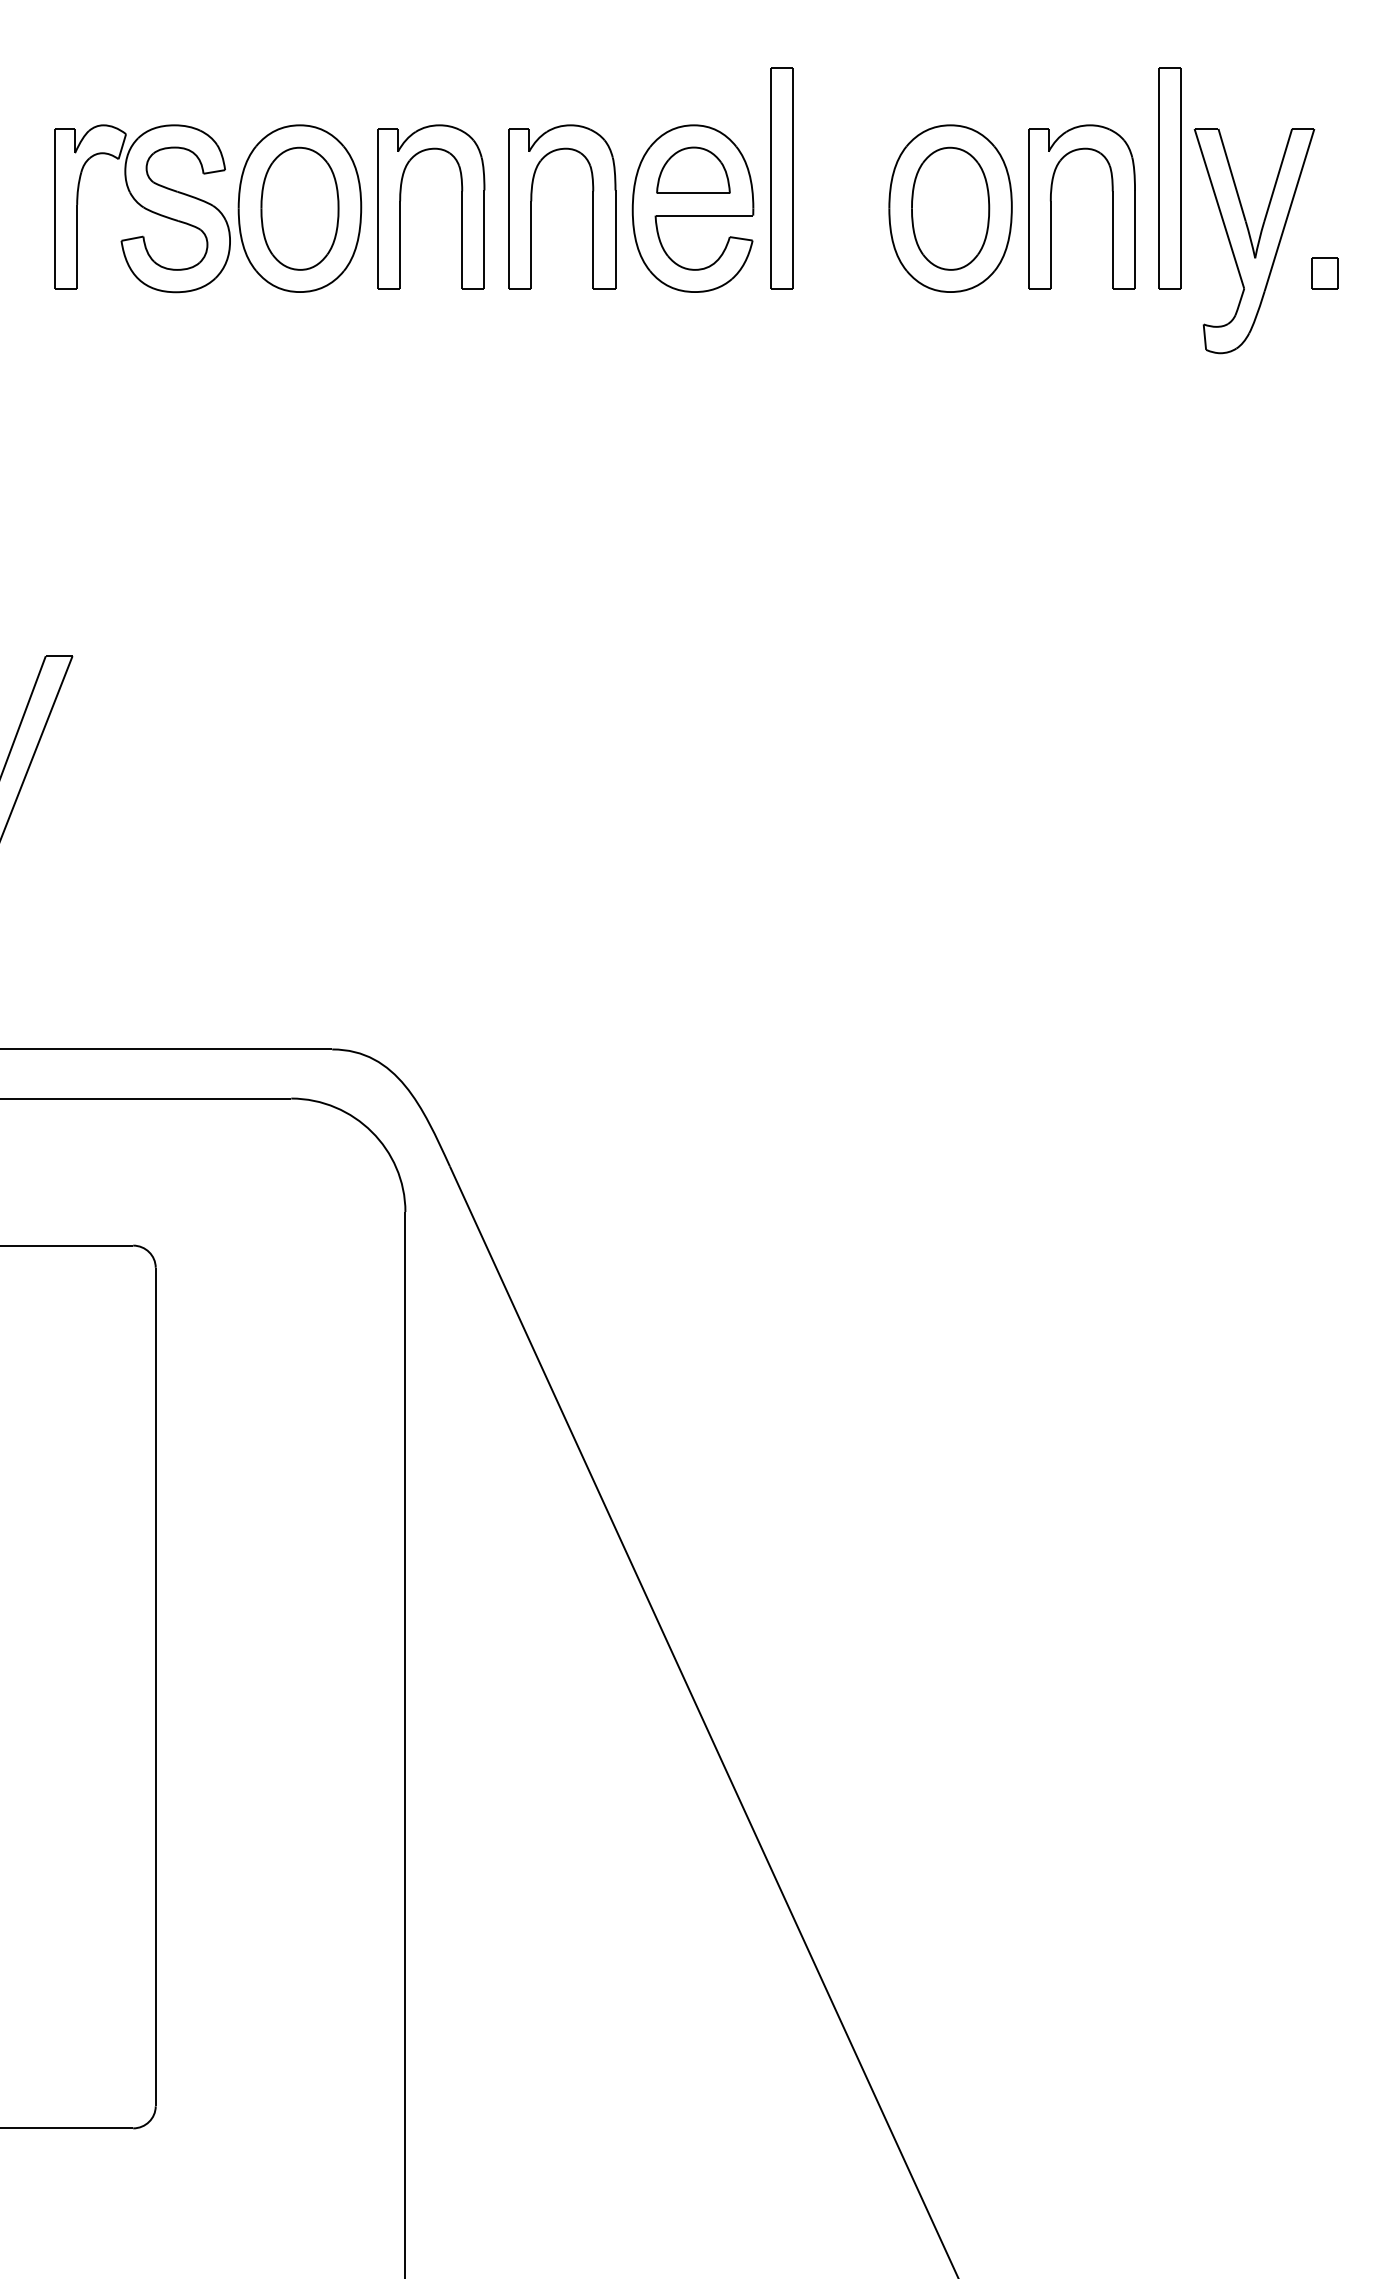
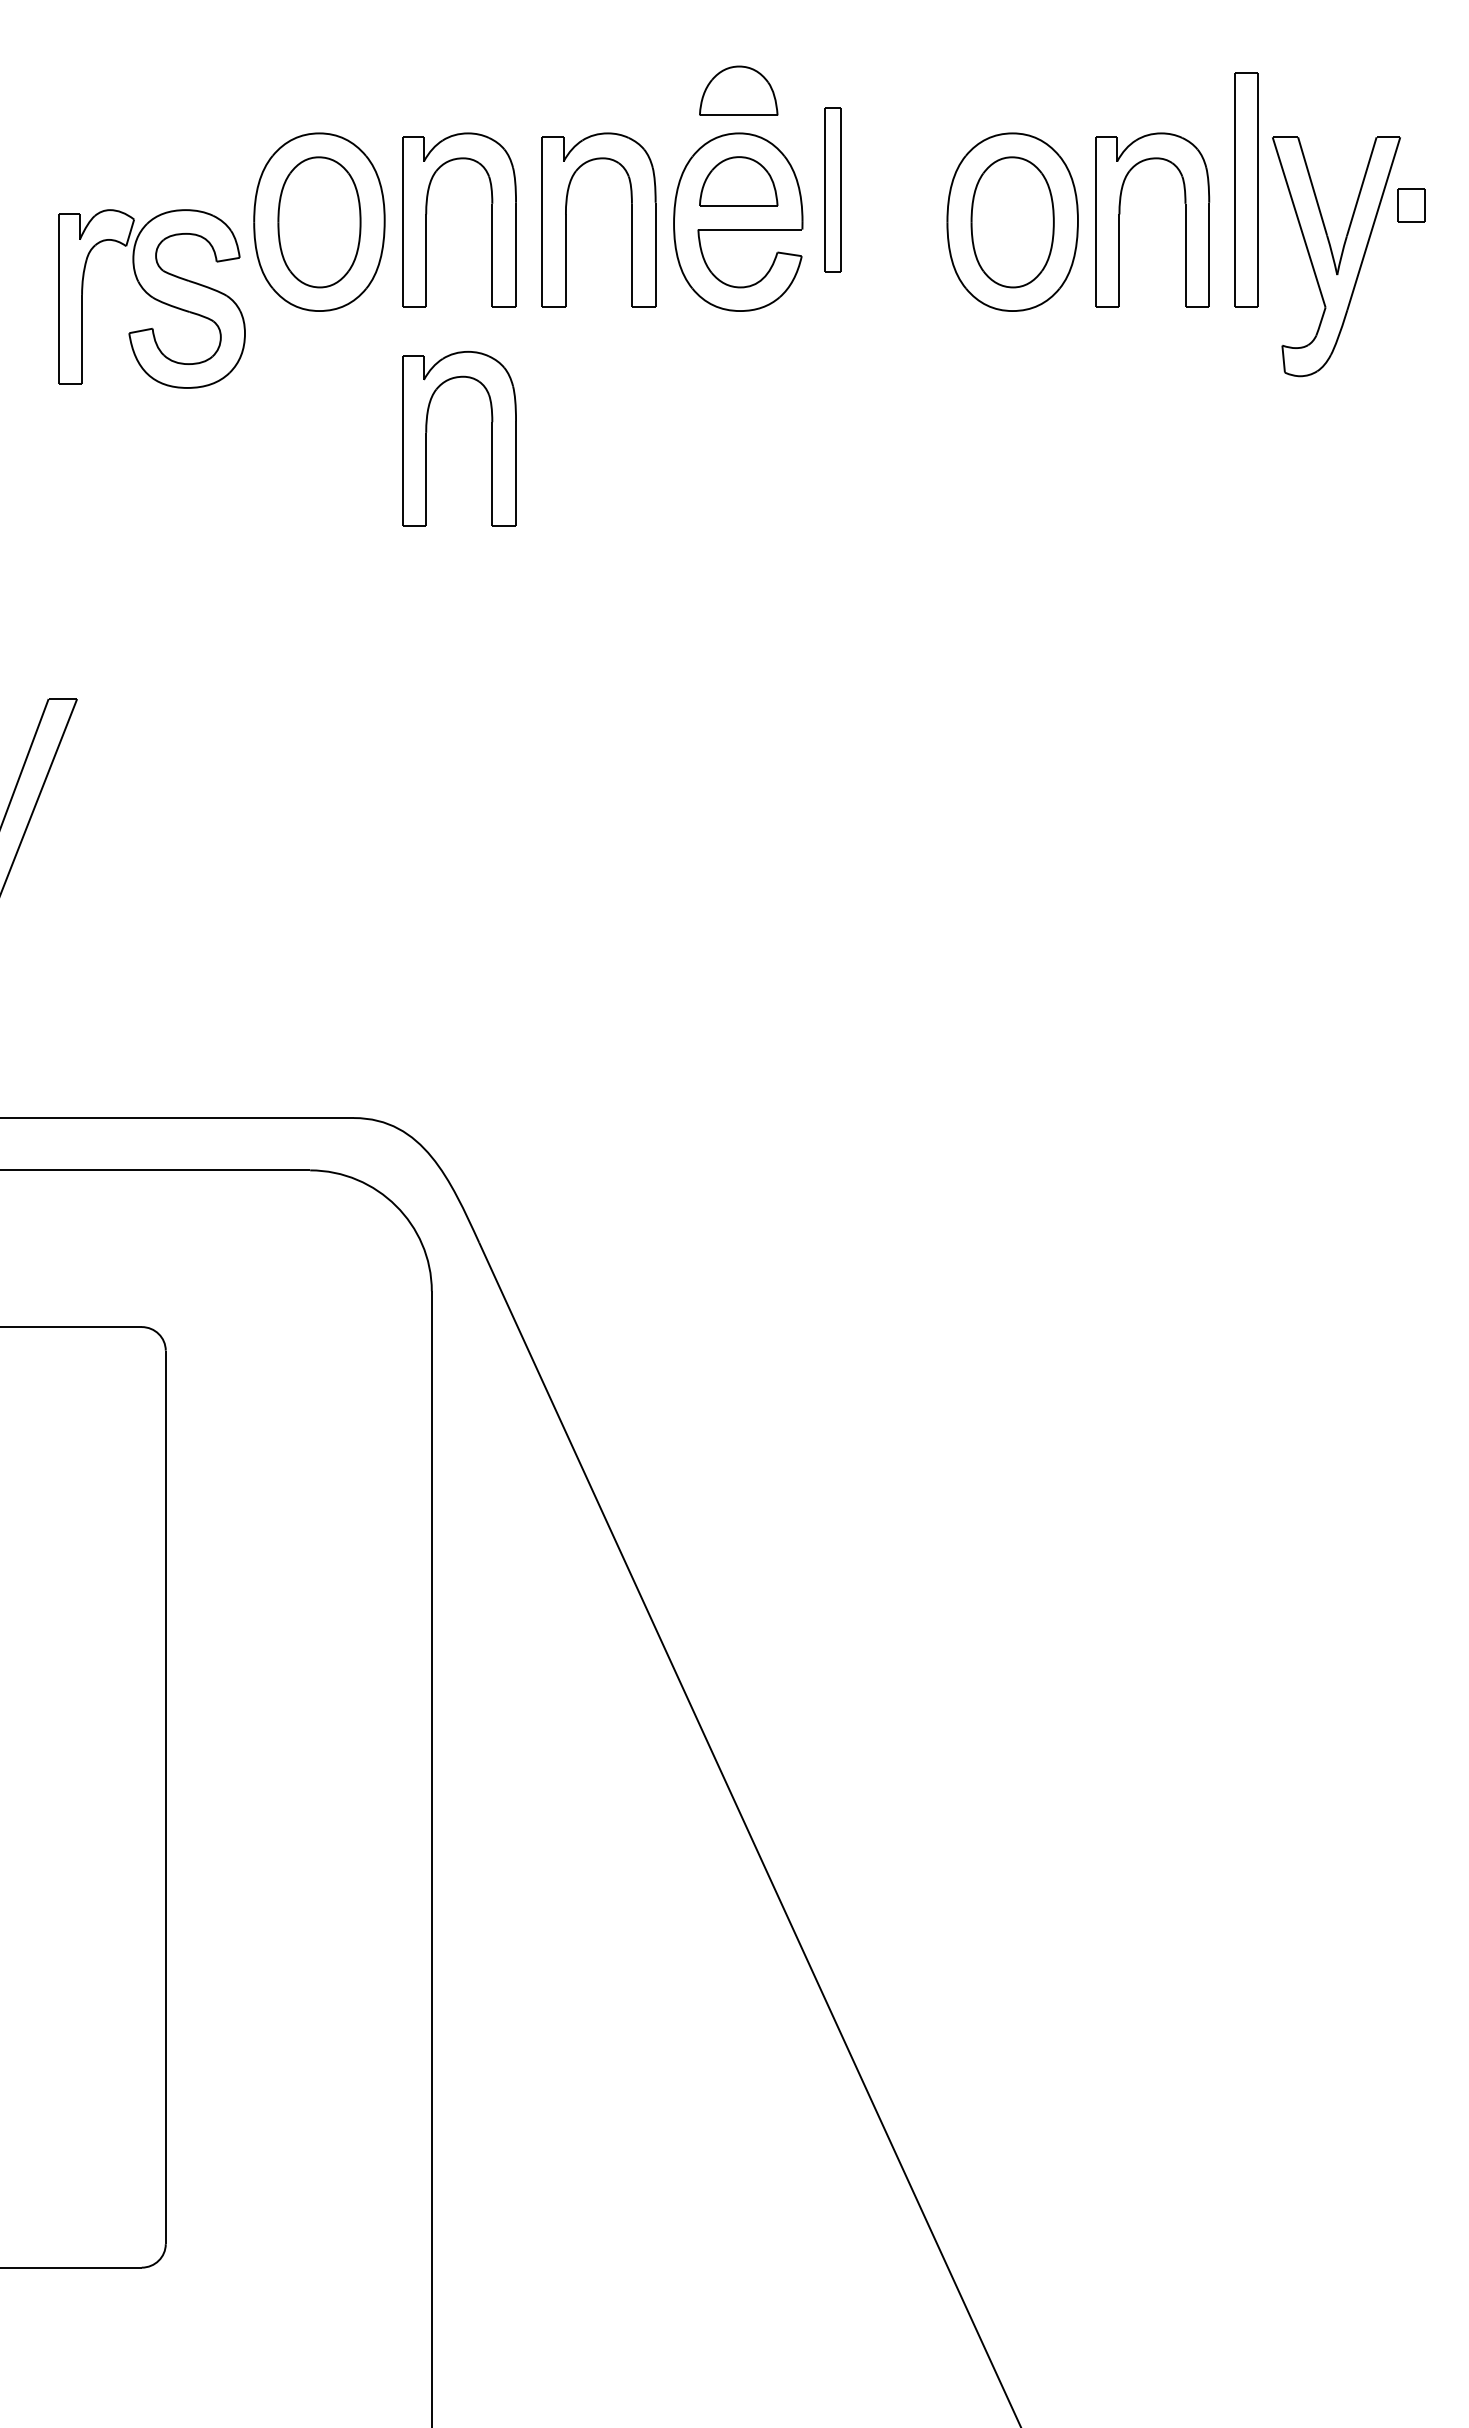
part: (693, 84) -> (738, 89), added
part: (781, 178) -> (832, 190), size x0.7
part: (142, 208) -> (151, 298), moved
part: (1324, 273) -> (1411, 206), moved
part: (461, 411) -> (491, 438), added

